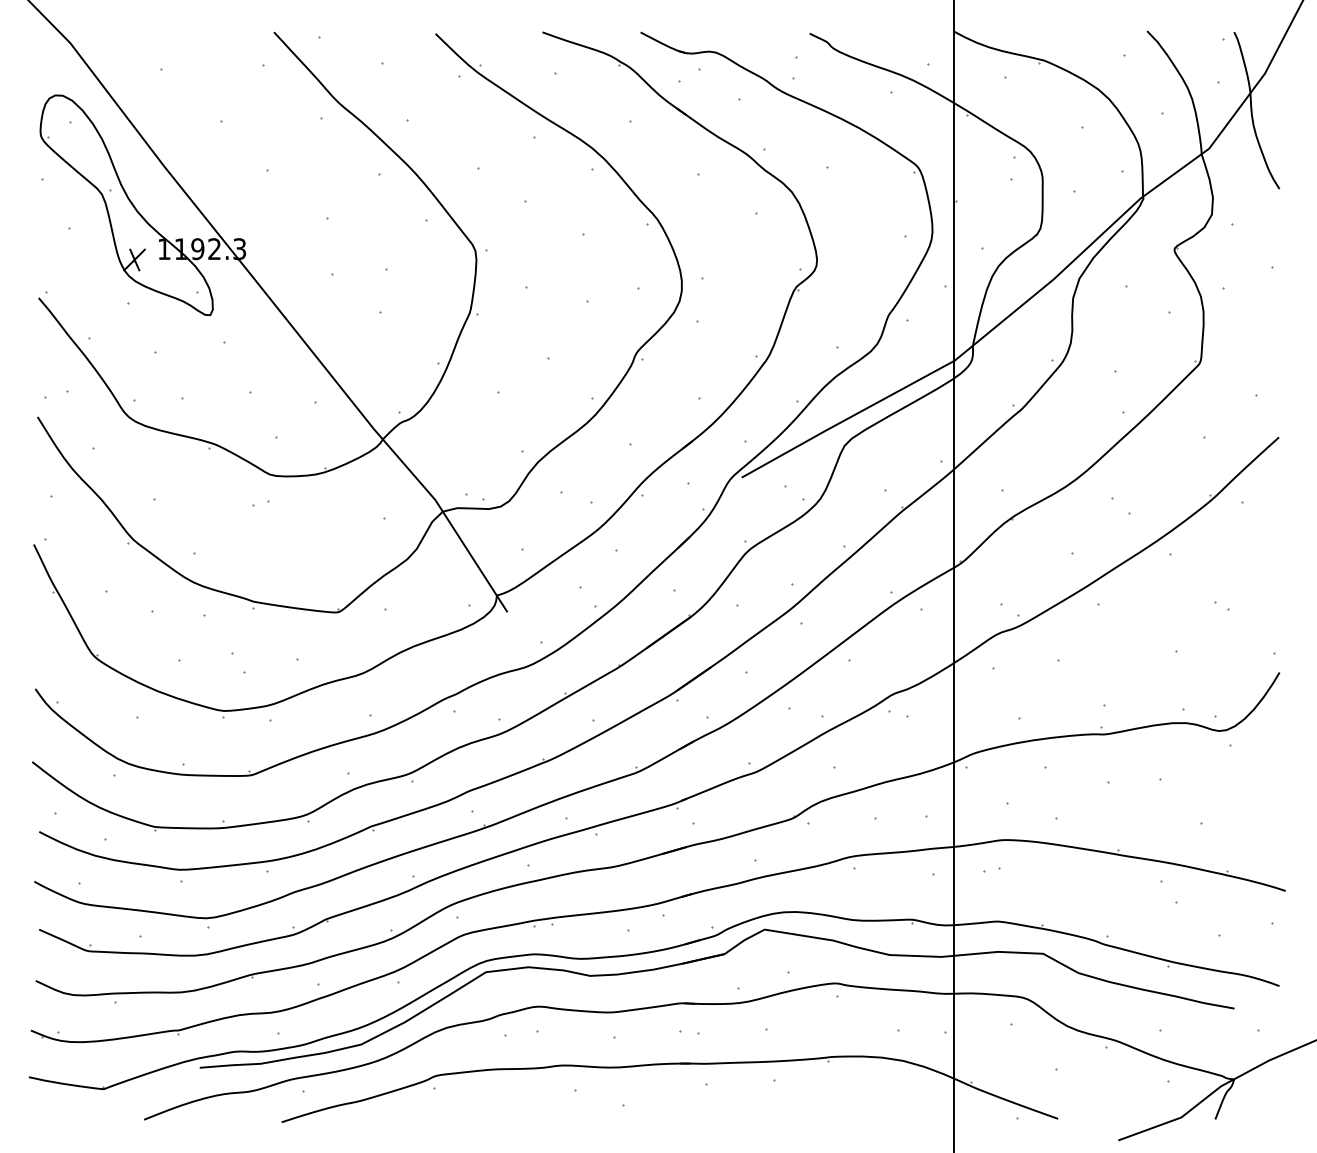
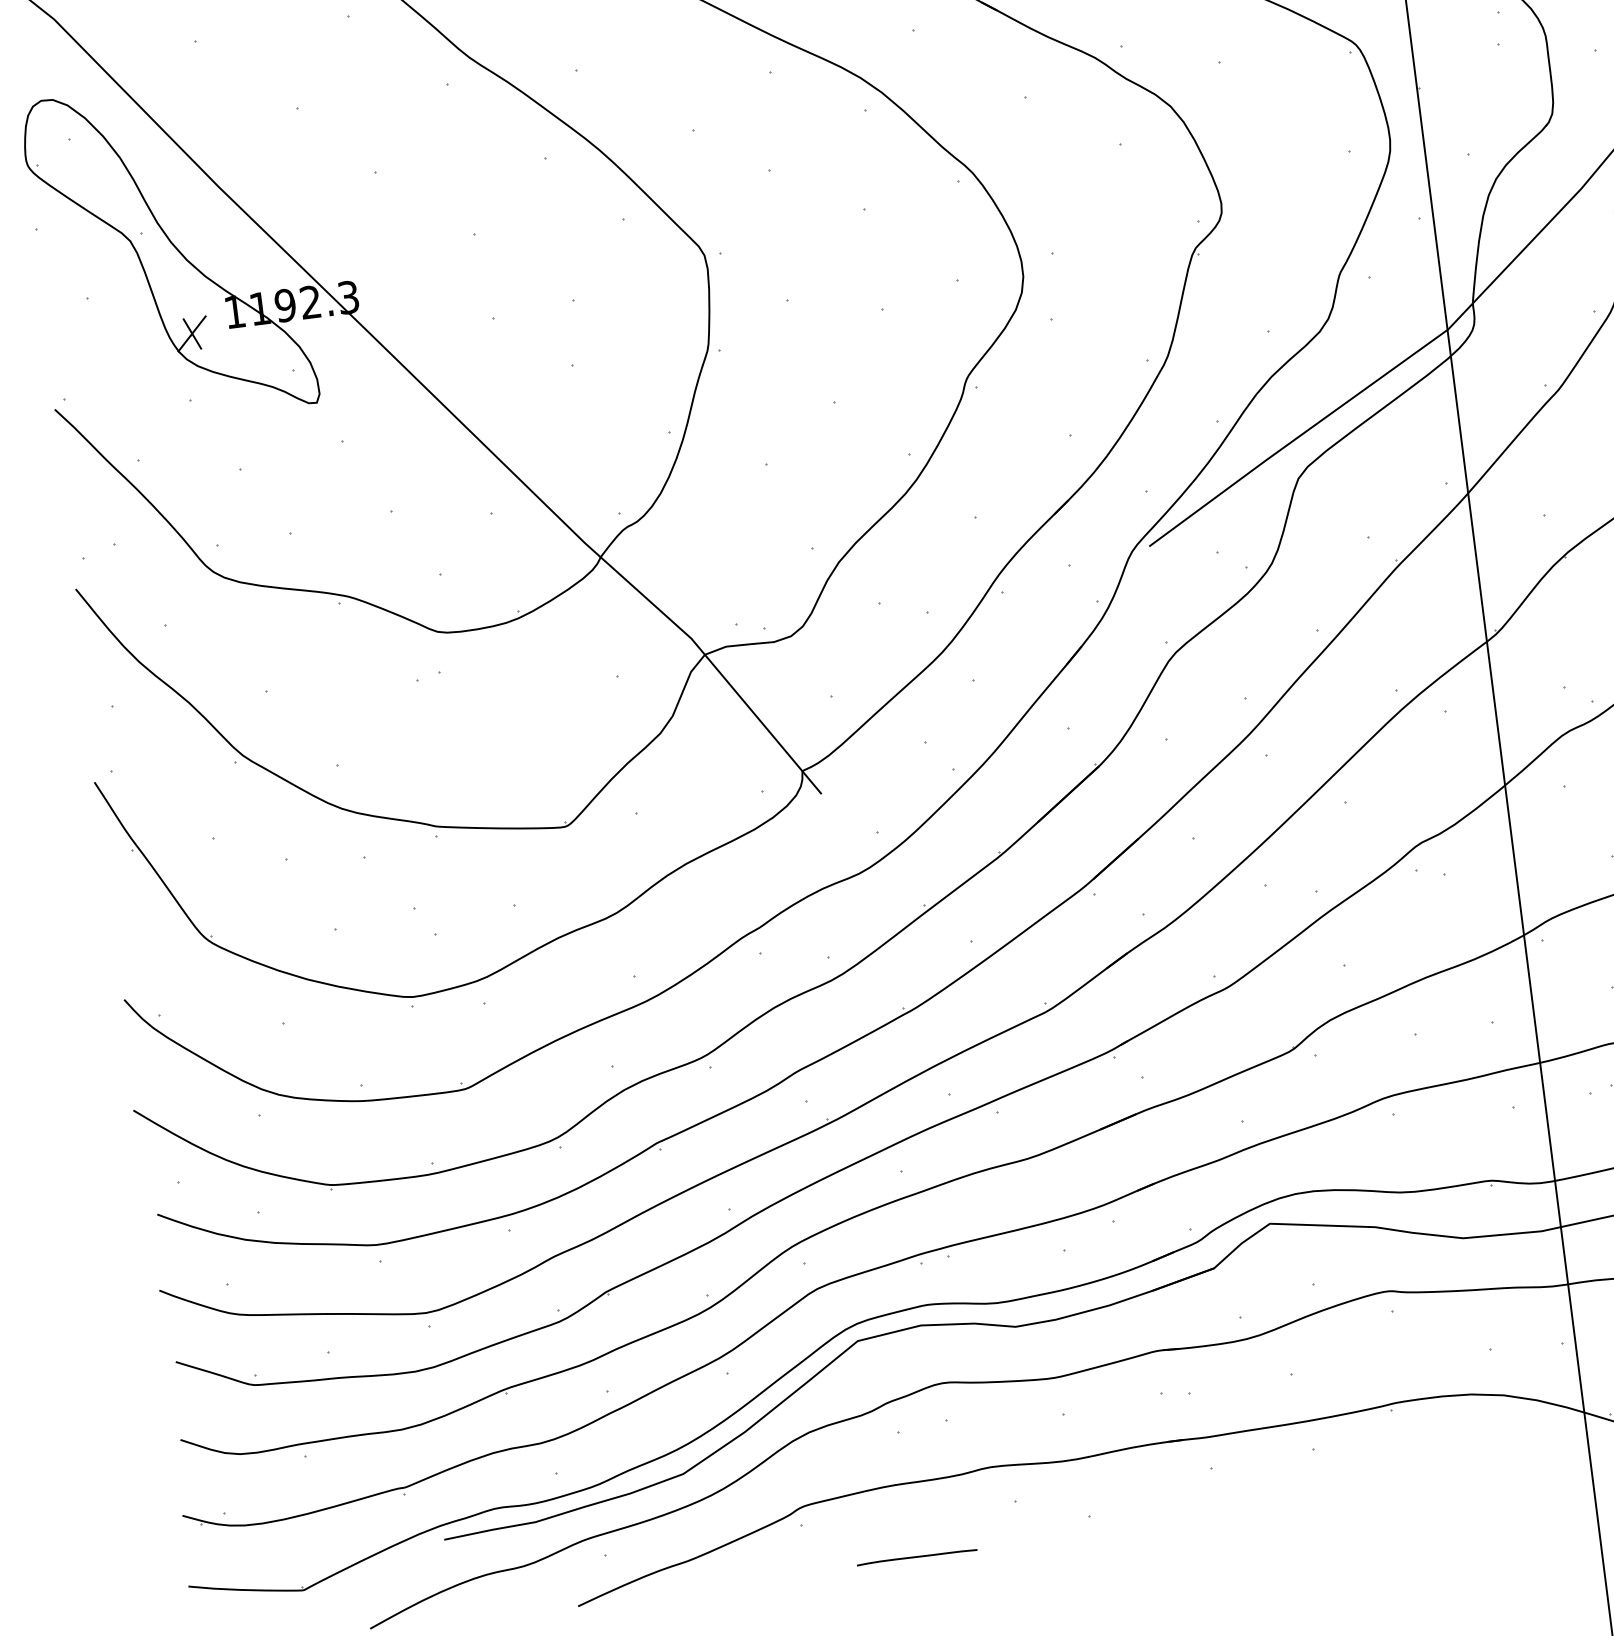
line: (506, 1118) -> (916, 1557), added

